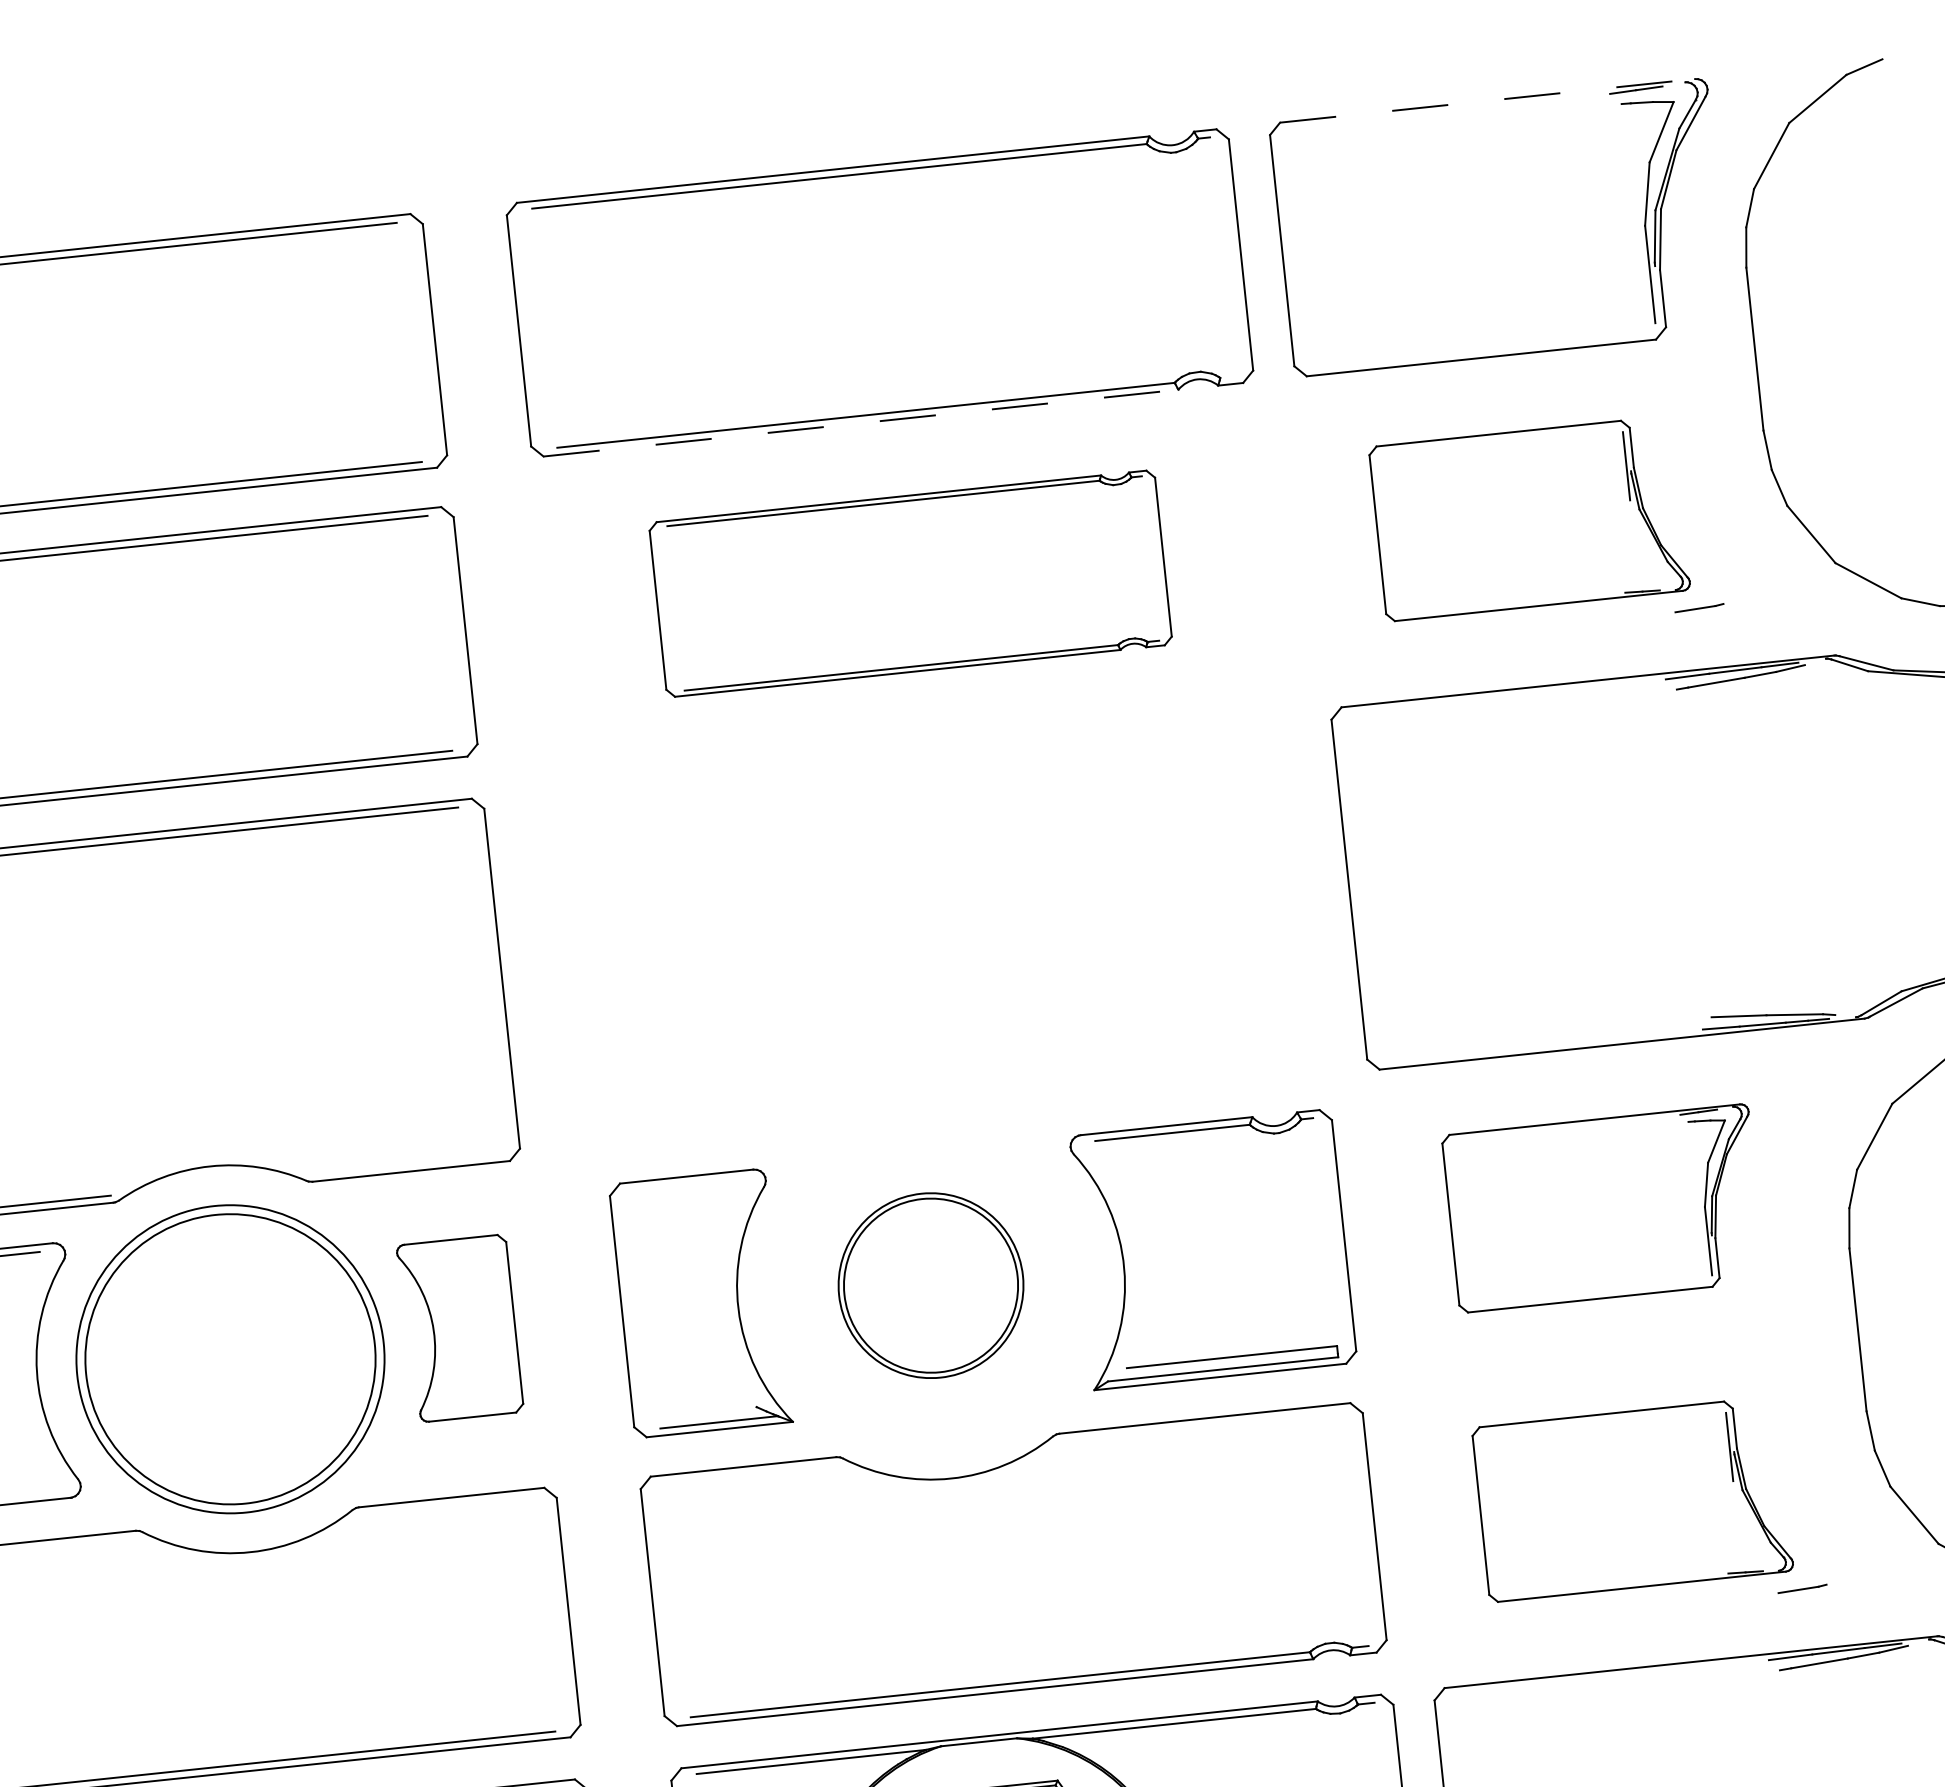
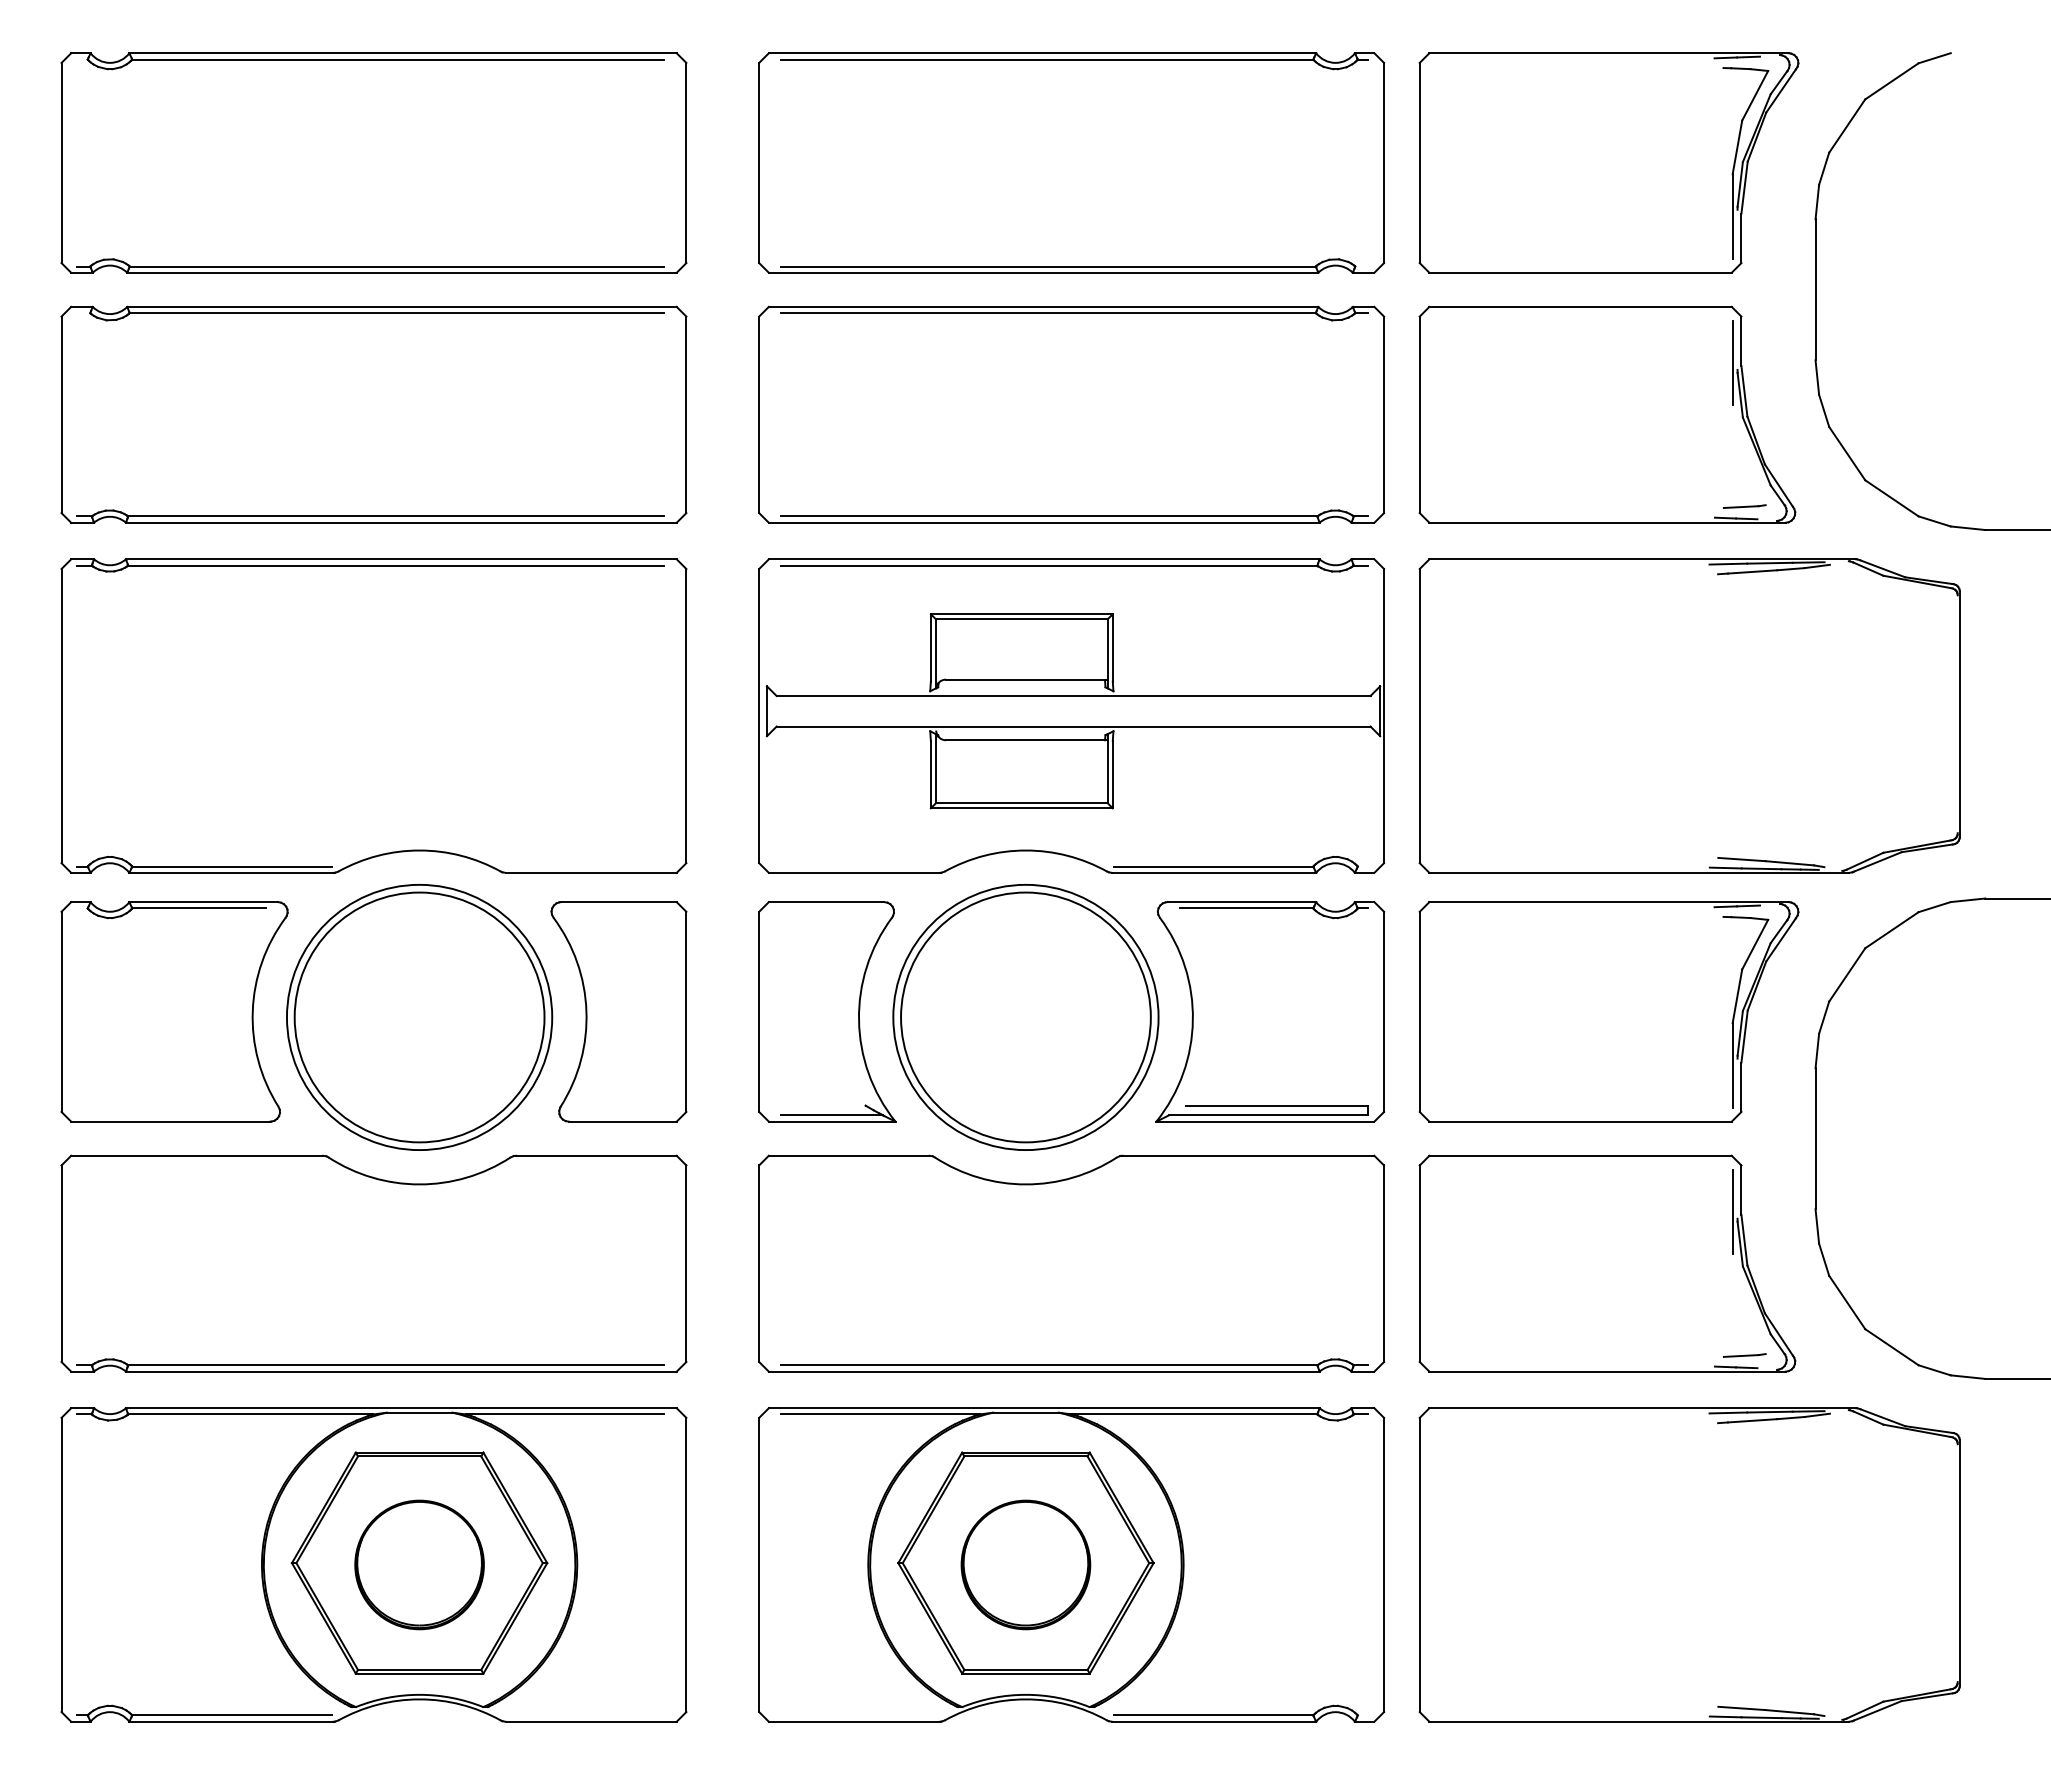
line: (1488, 101) -> (1609, 53), dashed -> solid
line: (860, 422) -> (1043, 272), dashed -> solid
part: (1529, 518) -> (1607, 414), size x1.43
part: (910, 583) -> (1071, 414), size x1.43
part: (946, 931) -> (1071, 715), added
part: (1603, 1208) -> (1608, 1011), size x1.43
part: (930, 1285) -> (1025, 1017), size x1.67
part: (459, 1328) -> (618, 1011), size x1.43
part: (1632, 1499) -> (1607, 1263), size x1.43

